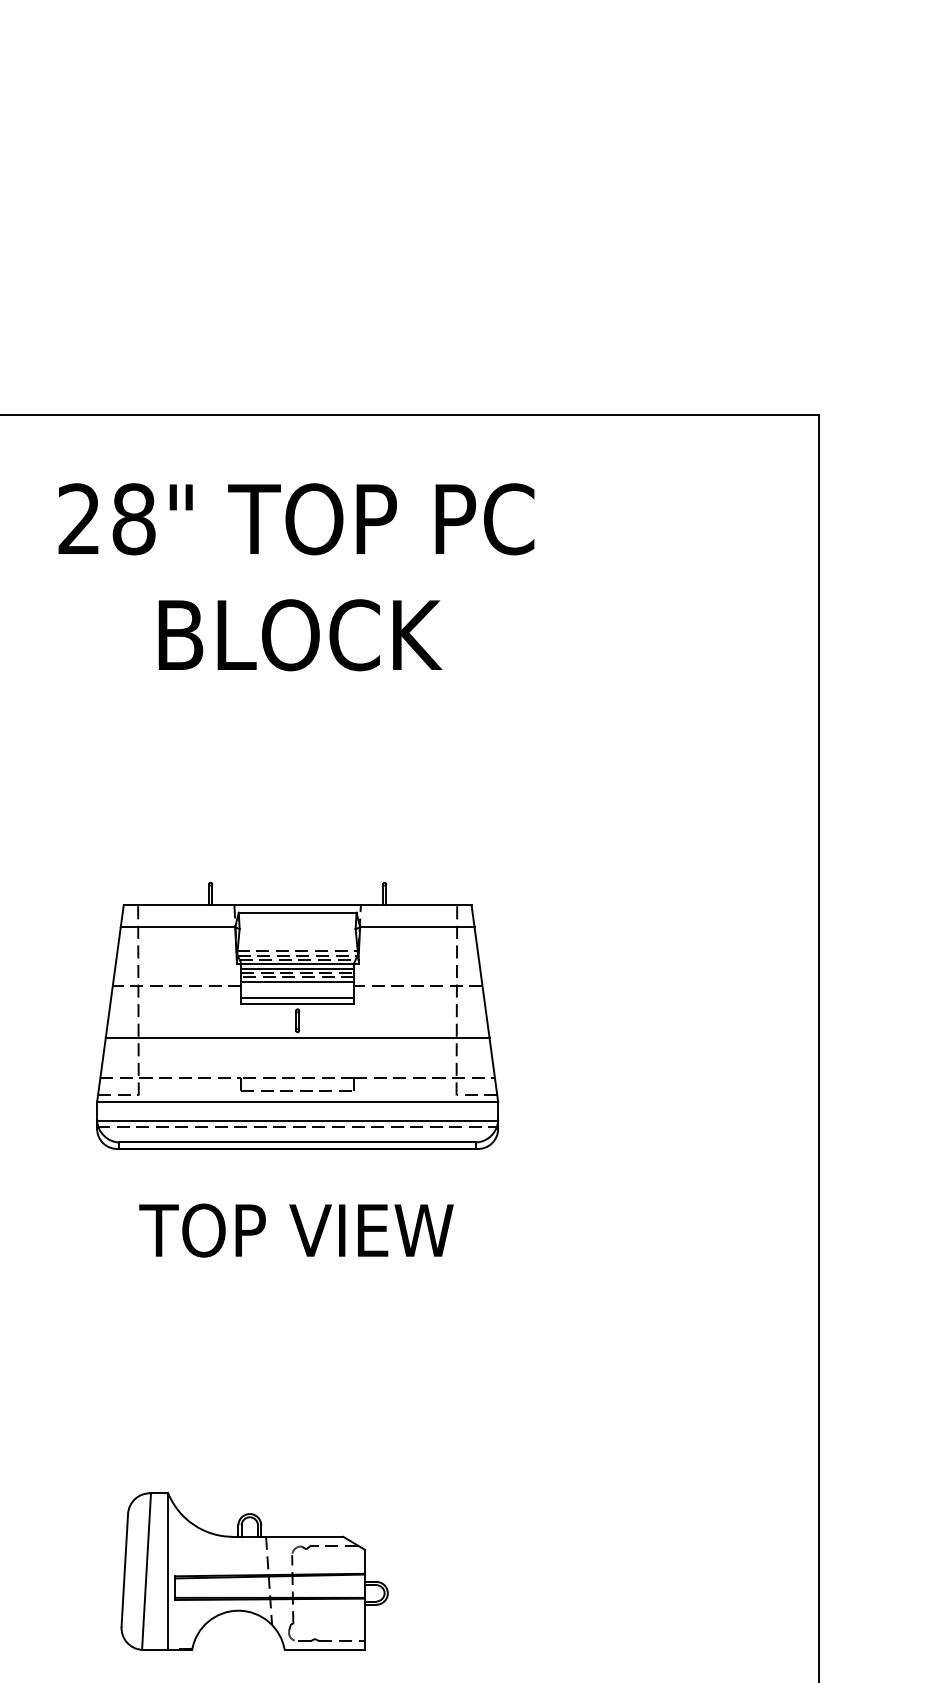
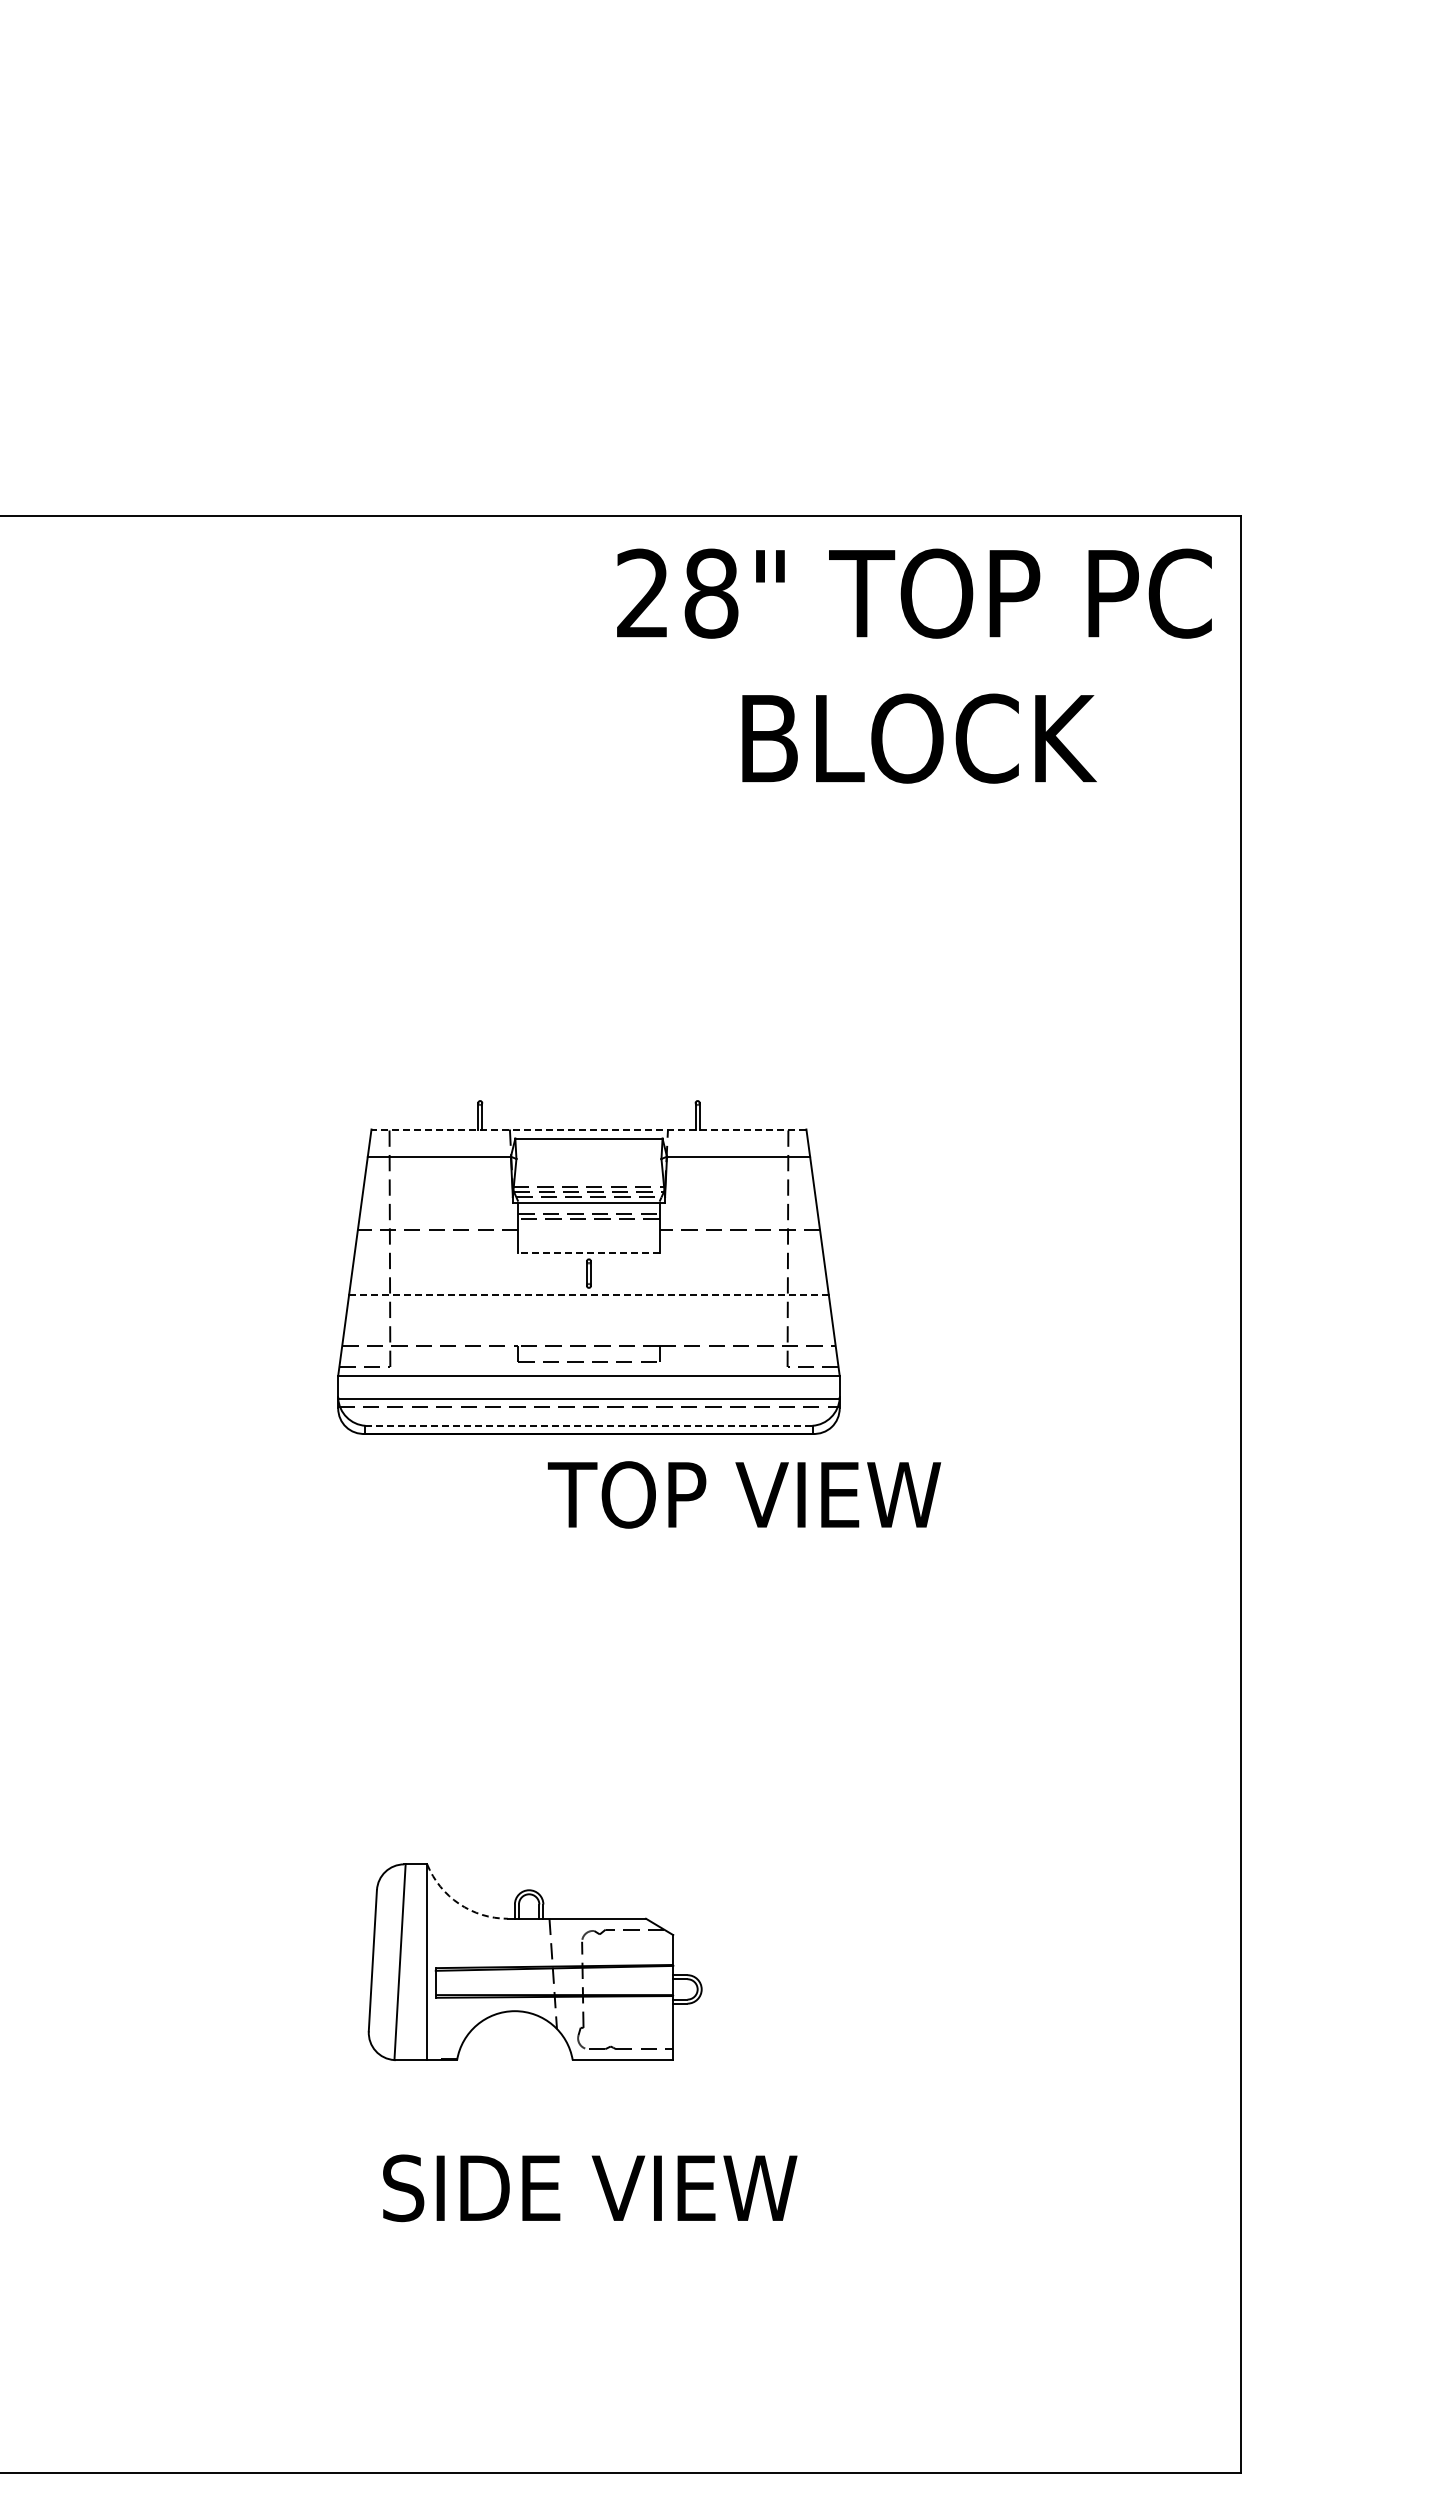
text: (296, 576) -> (914, 665), moved
line: (297, 905) -> (588, 1129), solid -> dashed
line: (297, 968) -> (588, 1208), removed
line: (297, 981) -> (588, 1224), removed
line: (297, 998) -> (588, 1245), removed
line: (297, 1004) -> (588, 1253), solid -> dashed
line: (297, 1037) -> (588, 1294), solid -> dashed
line: (297, 1142) -> (588, 1425), solid -> dashed
text: (296, 1230) -> (744, 1494), moved
arc: (194, 1524) -> (459, 1903), solid -> dashed

